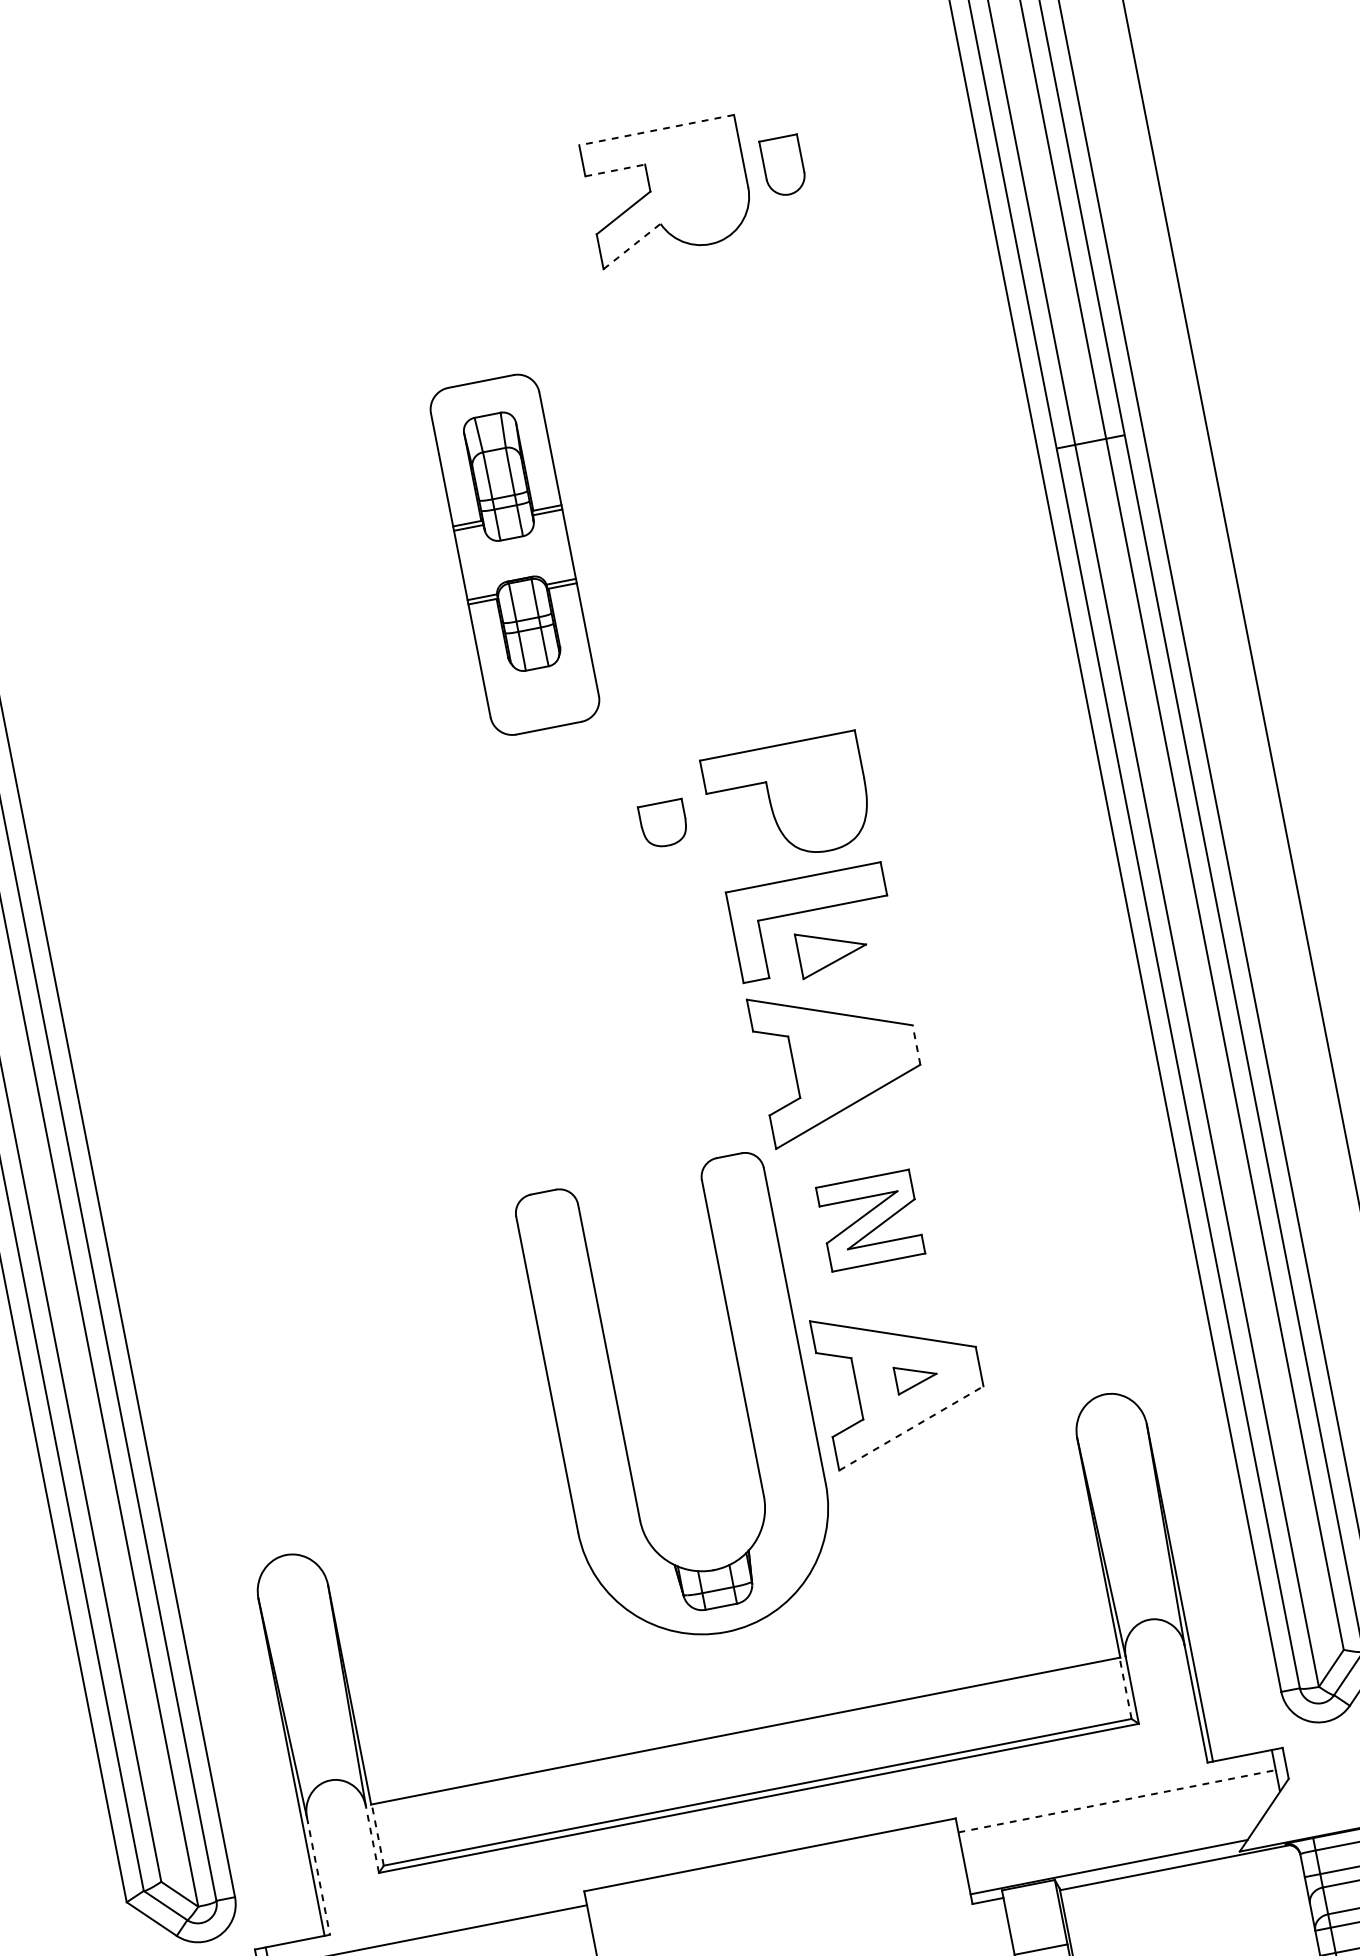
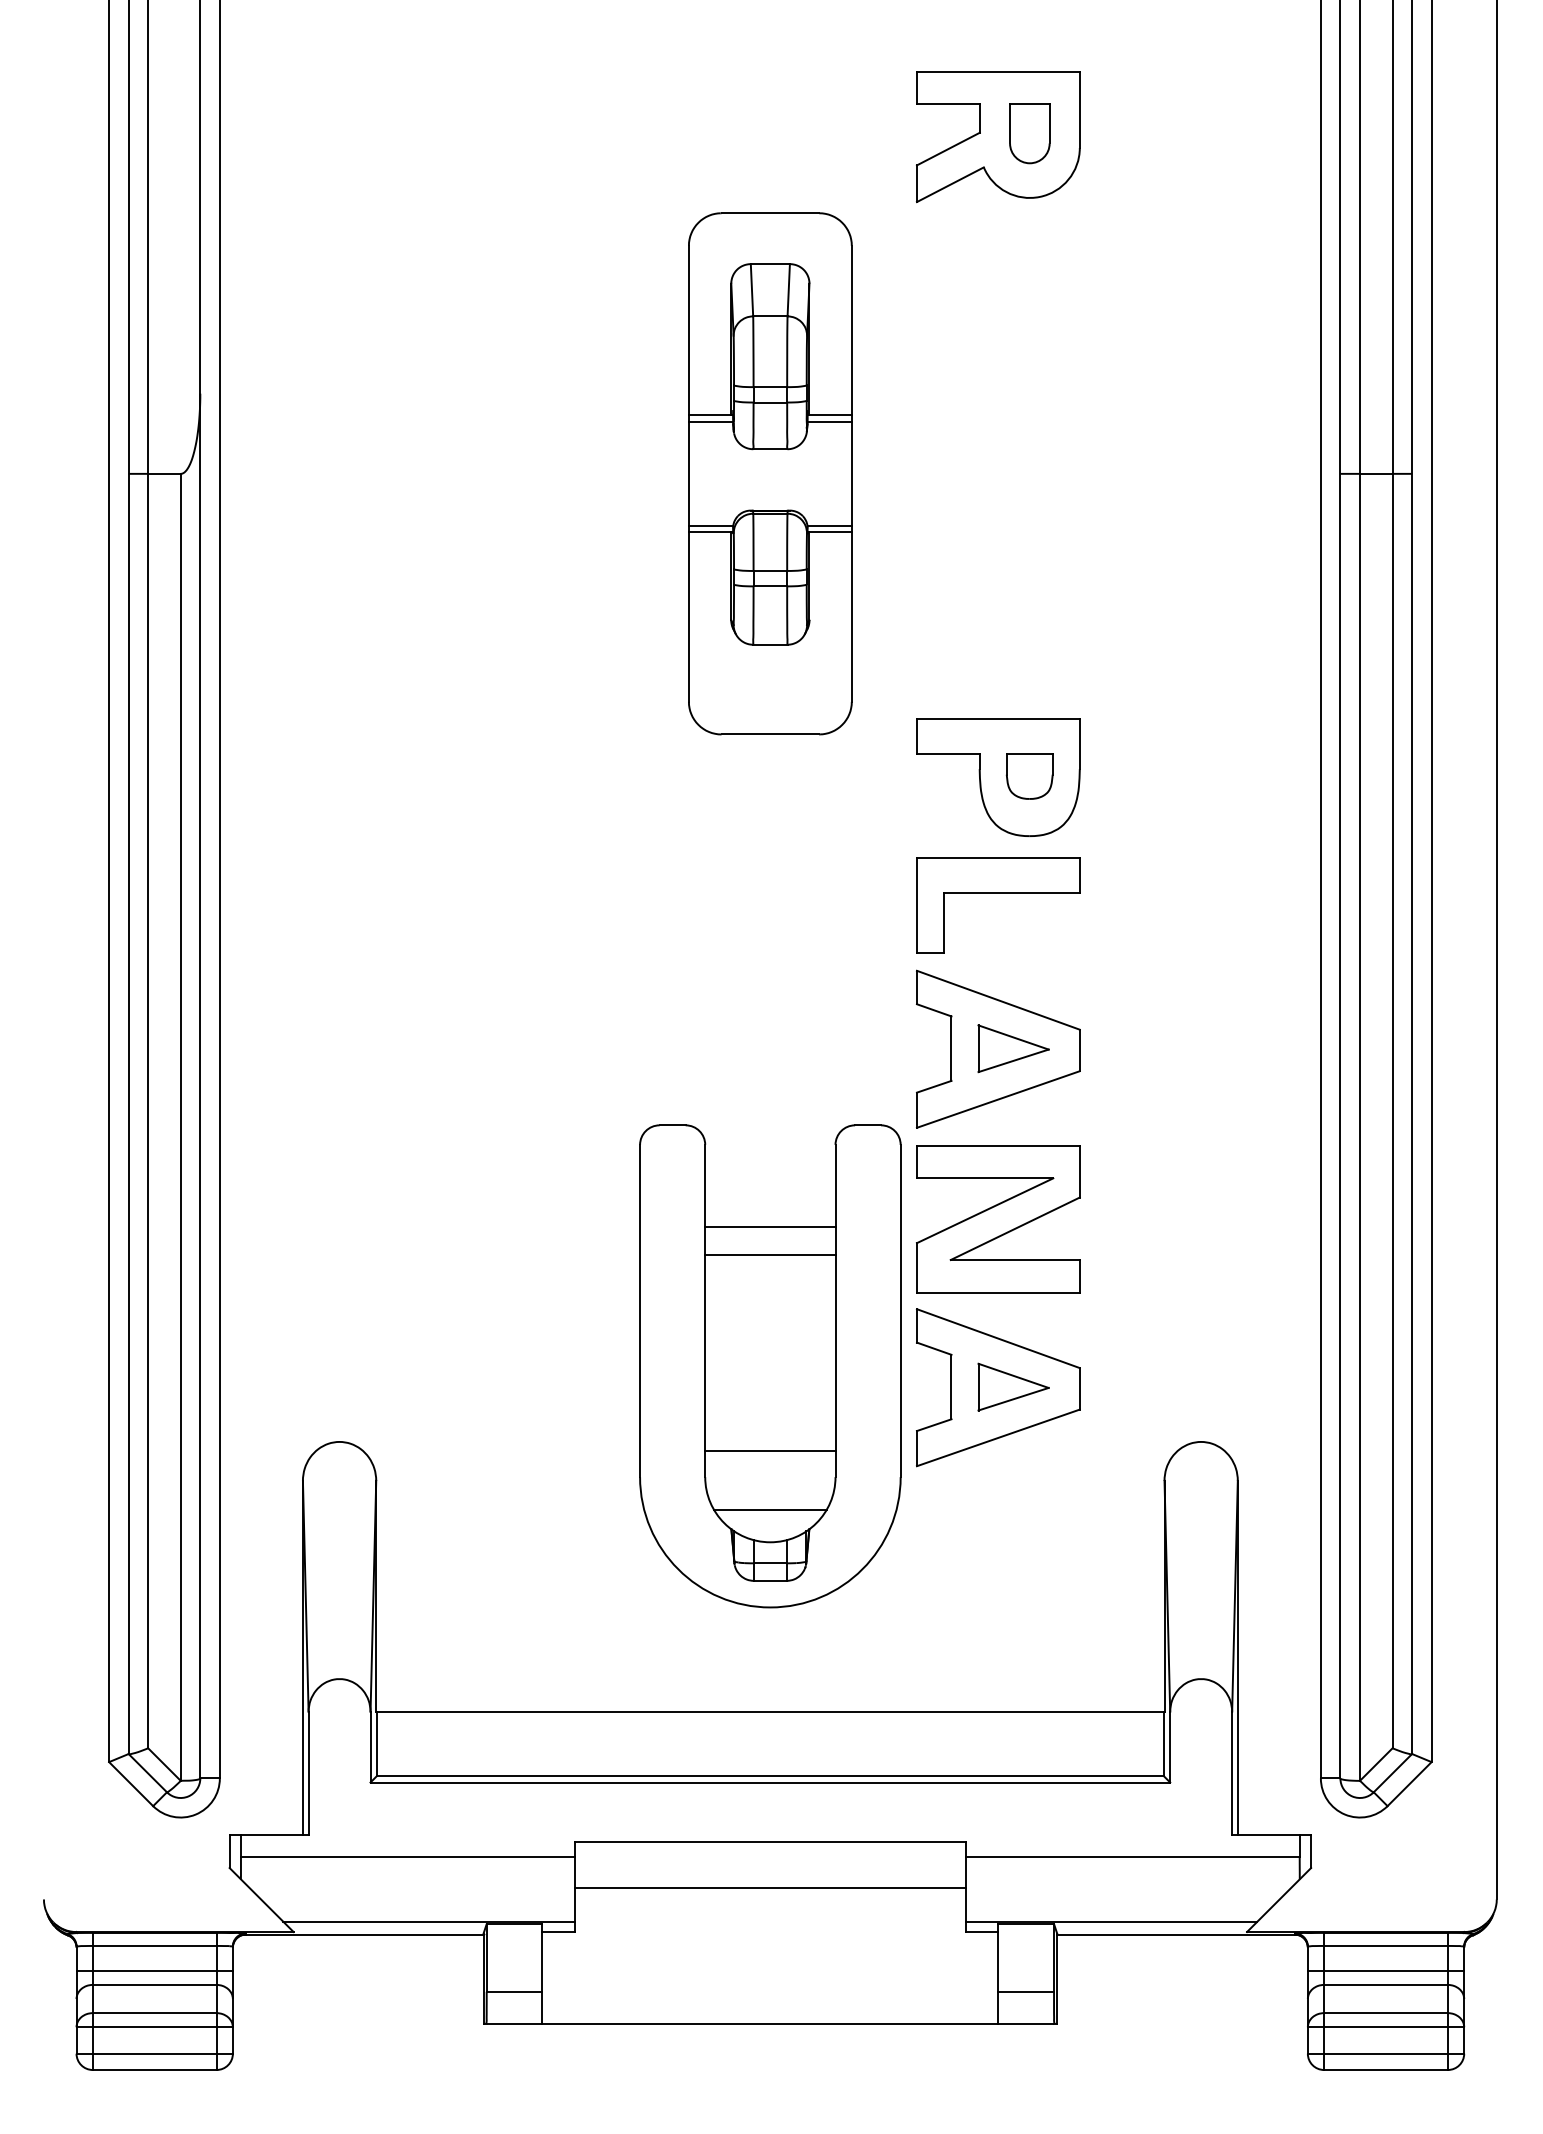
line: (655, 130) -> (997, 71), dashed -> solid
part: (783, 166) -> (1029, 133), moved
line: (615, 170) -> (948, 104), dashed -> solid
line: (632, 246) -> (950, 184), dashed -> solid
part: (515, 554) -> (770, 473), size x1.43
part: (663, 824) -> (1029, 776), moved
part: (832, 950) -> (1013, 1048), moved
line: (916, 1045) -> (1079, 1050), dashed -> solid
part: (870, 1220) -> (998, 1219), size x1.67
line: (655, 1270) -> (770, 1227), added
line: (660, 1296) -> (770, 1254), added
part: (916, 1376) -> (1013, 1386), size x1.67
line: (911, 1428) -> (998, 1437), dashed -> solid
line: (697, 1483) -> (770, 1451), added
line: (707, 1539) -> (769, 1509), added
line: (1125, 1688) -> (1163, 1743), dashed -> solid
line: (1116, 1801) -> (1132, 1856), dashed -> solid
line: (377, 1834) -> (376, 1743), dashed -> solid
line: (372, 1838) -> (370, 1746), dashed -> solid
line: (318, 1875) -> (308, 1773), dashed -> solid
line: (777, 1898) -> (769, 1887), added

